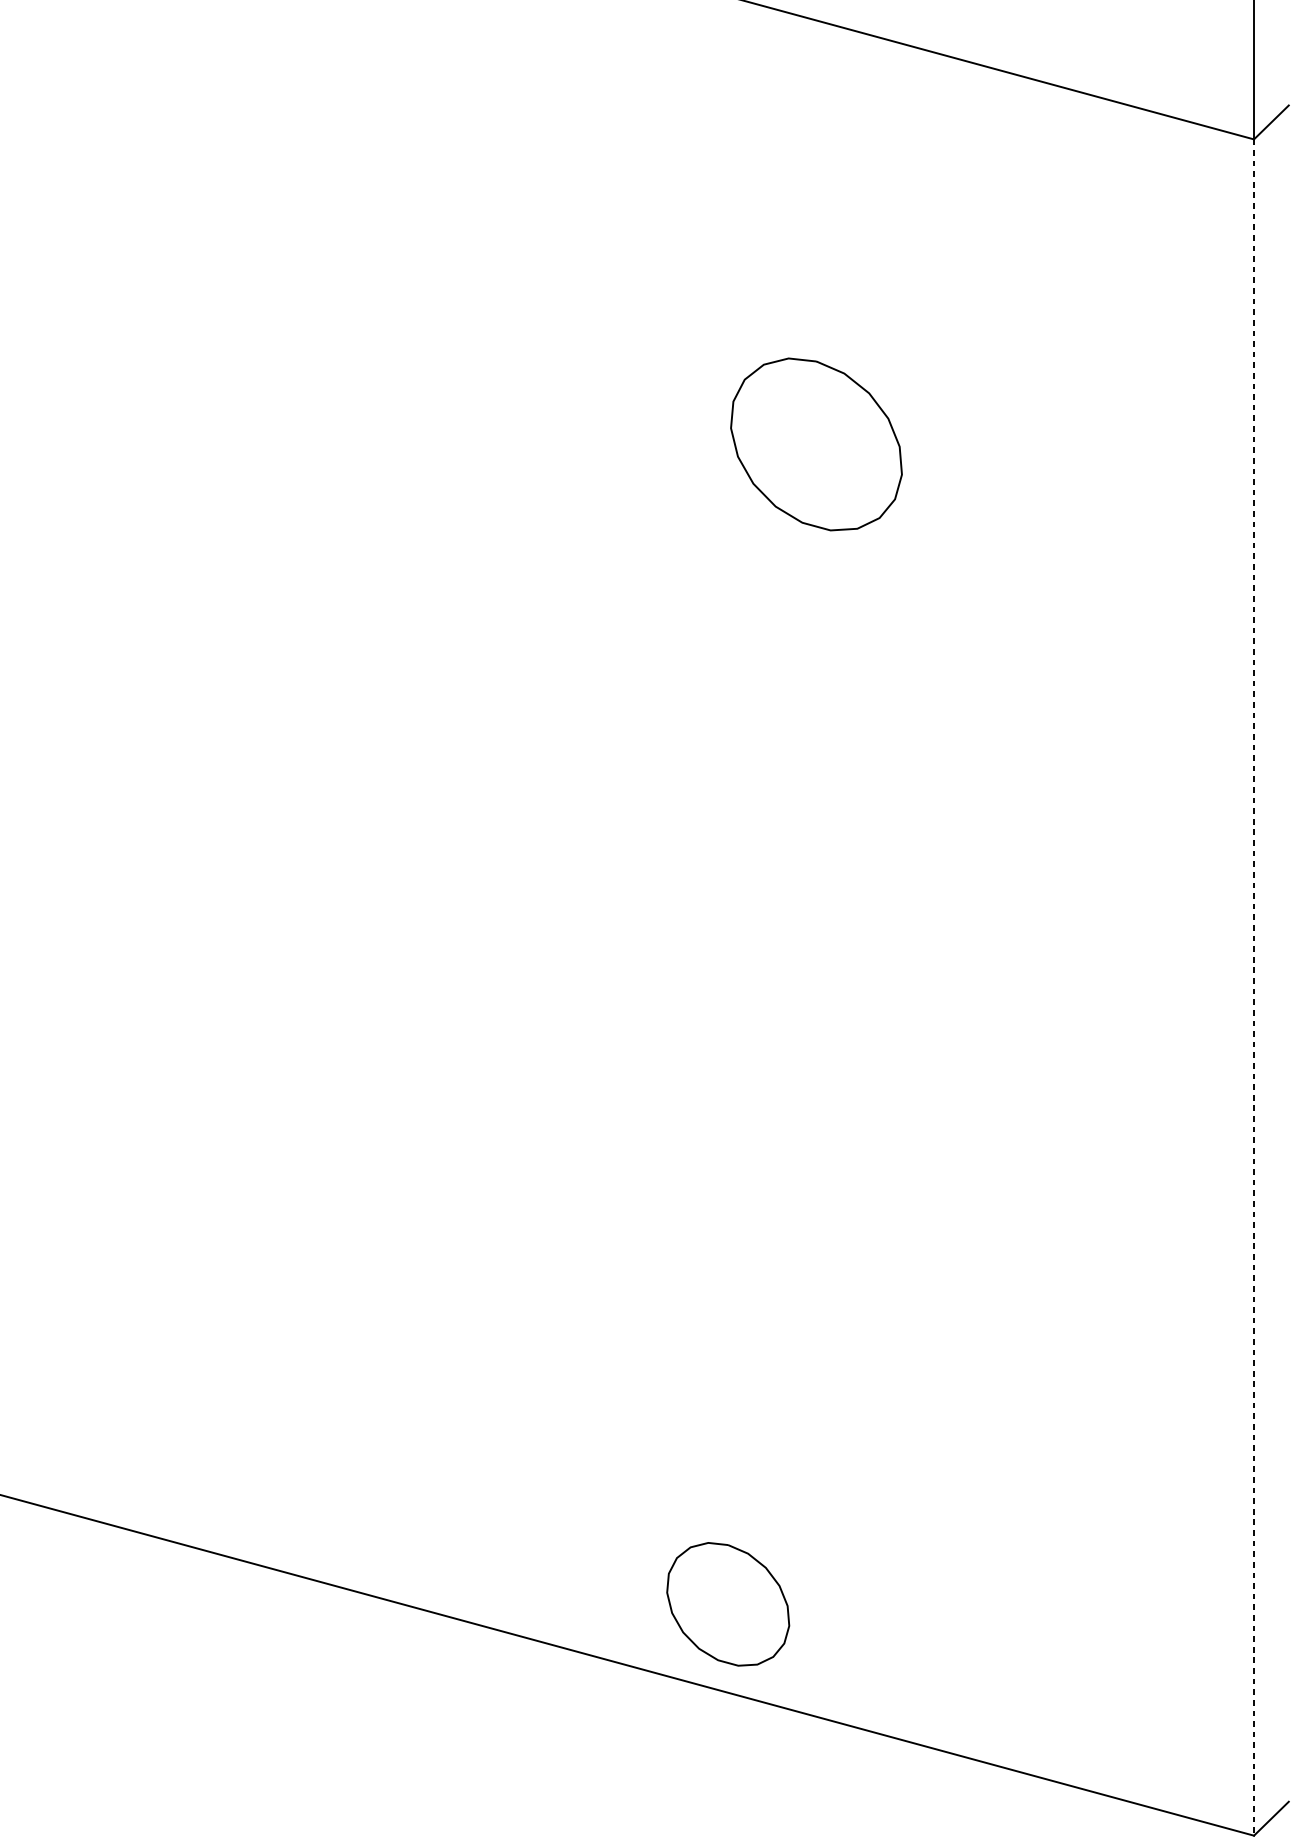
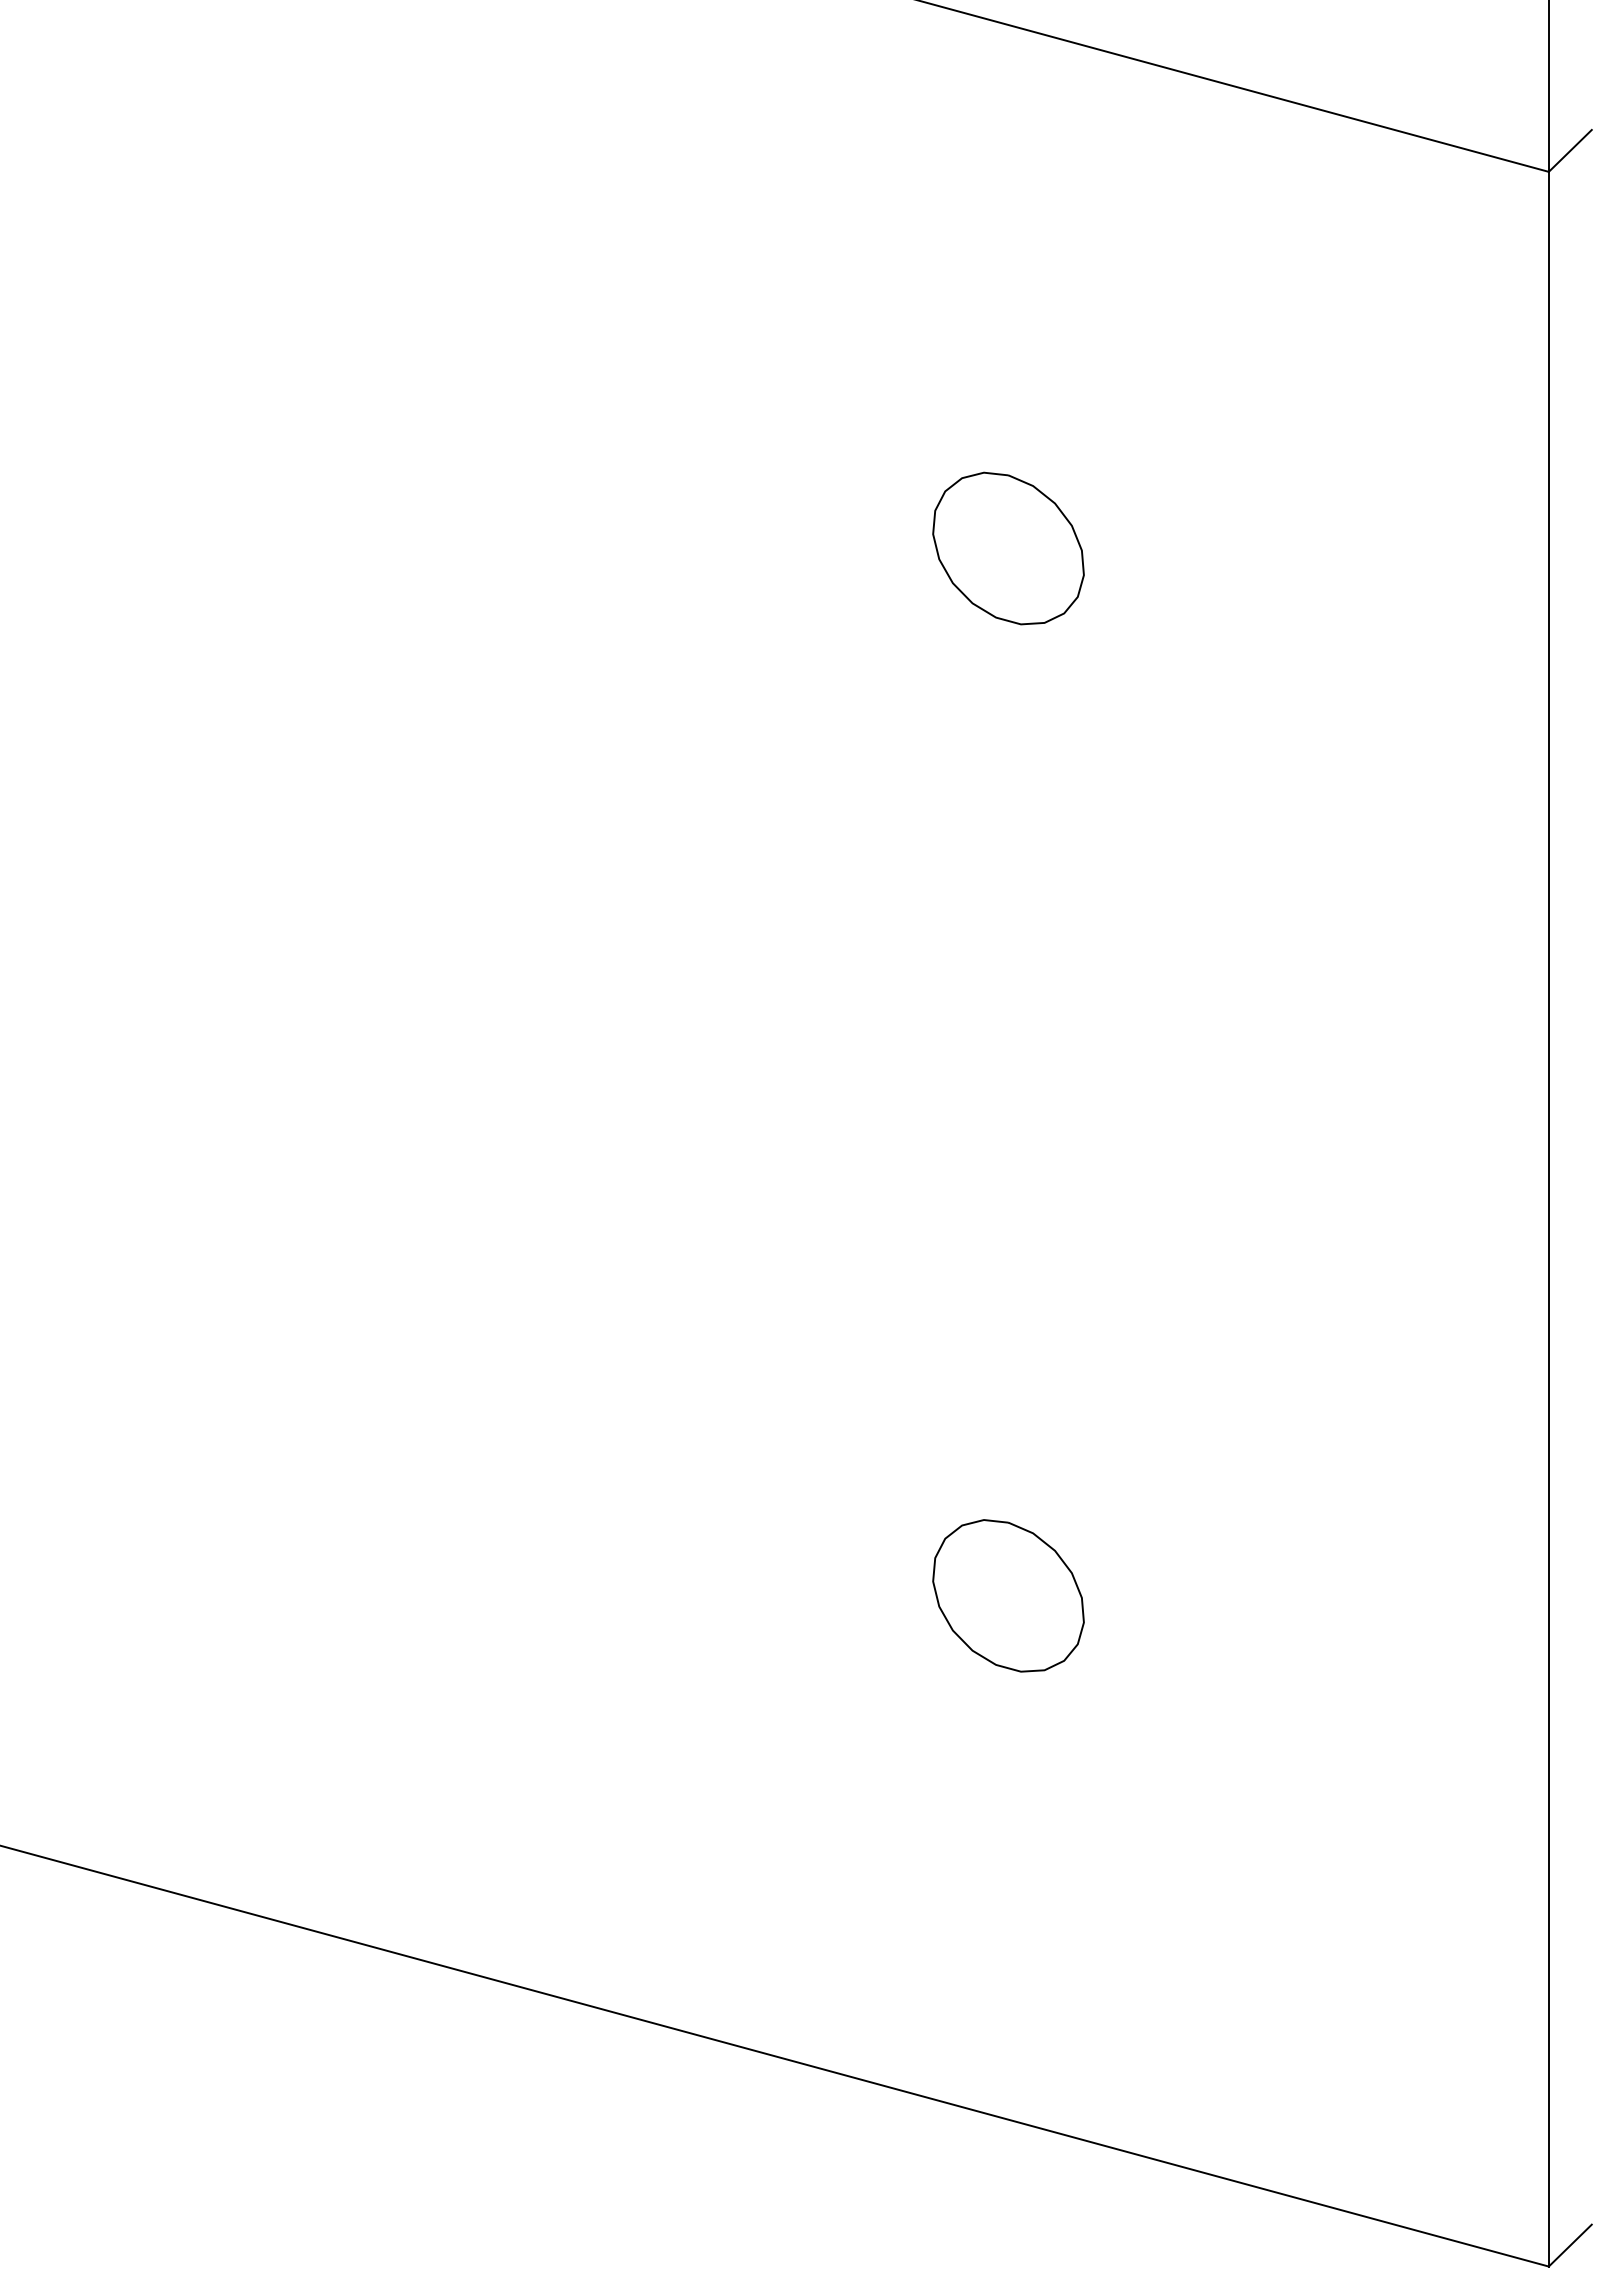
part: (816, 444) -> (1008, 548), size x0.71
line: (1253, 987) -> (1548, 1219), dashed -> solid
part: (728, 1604) -> (1008, 1595), moved

